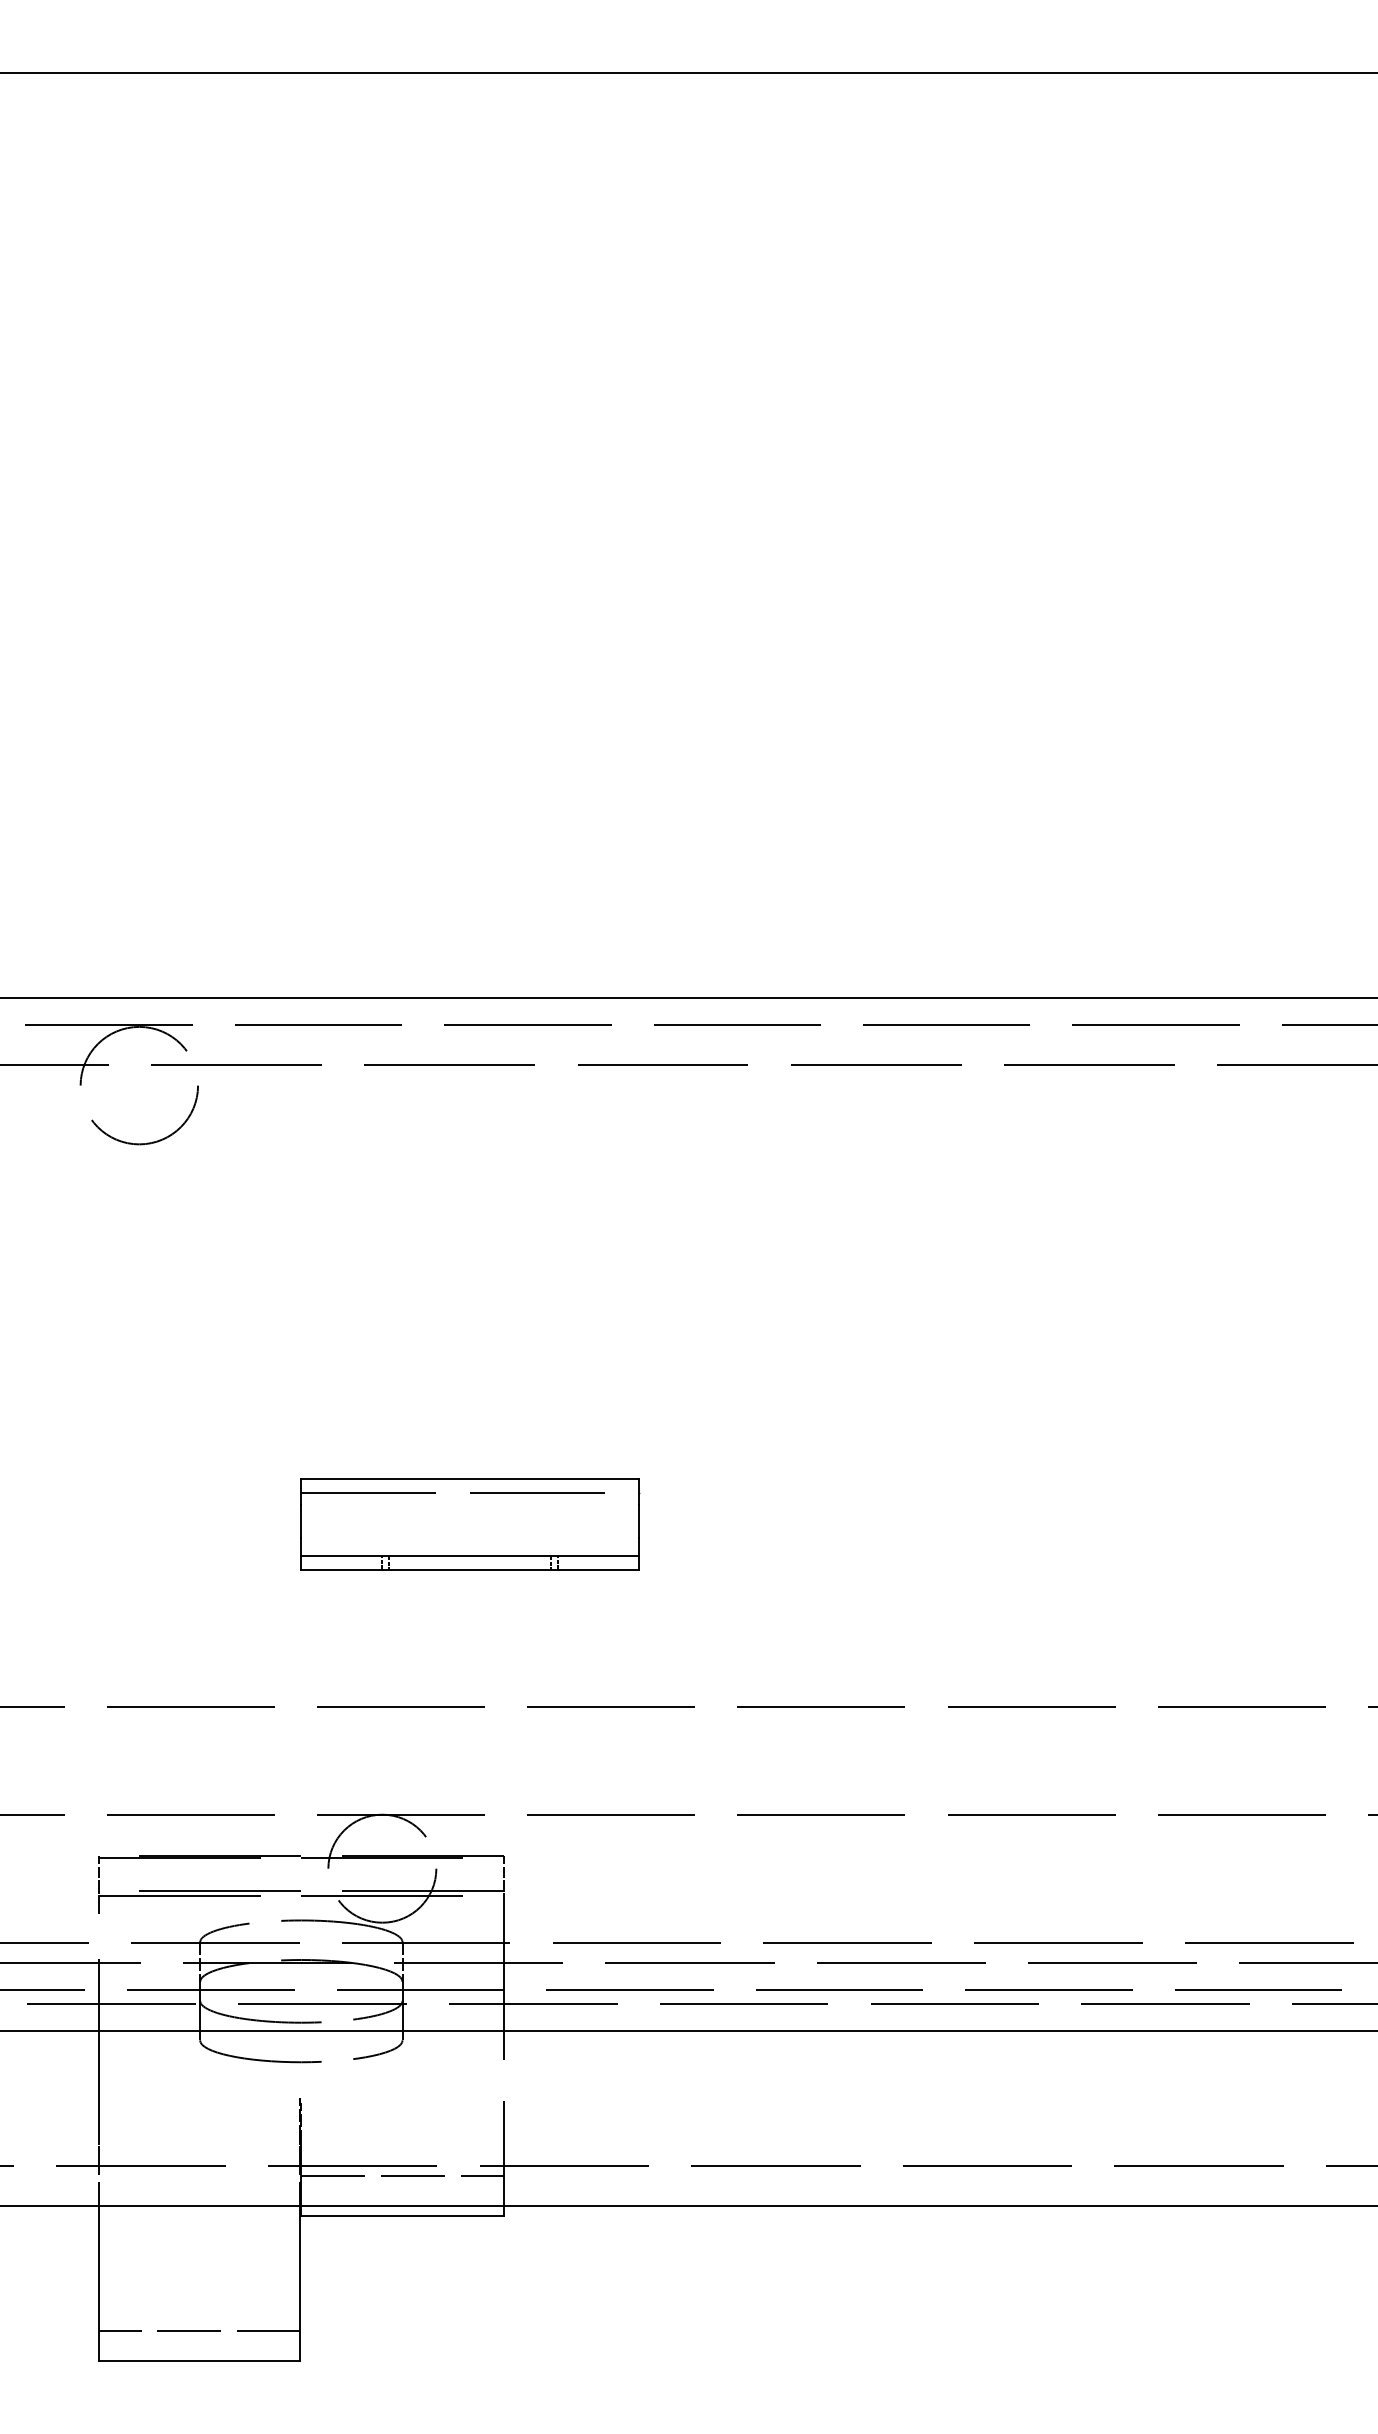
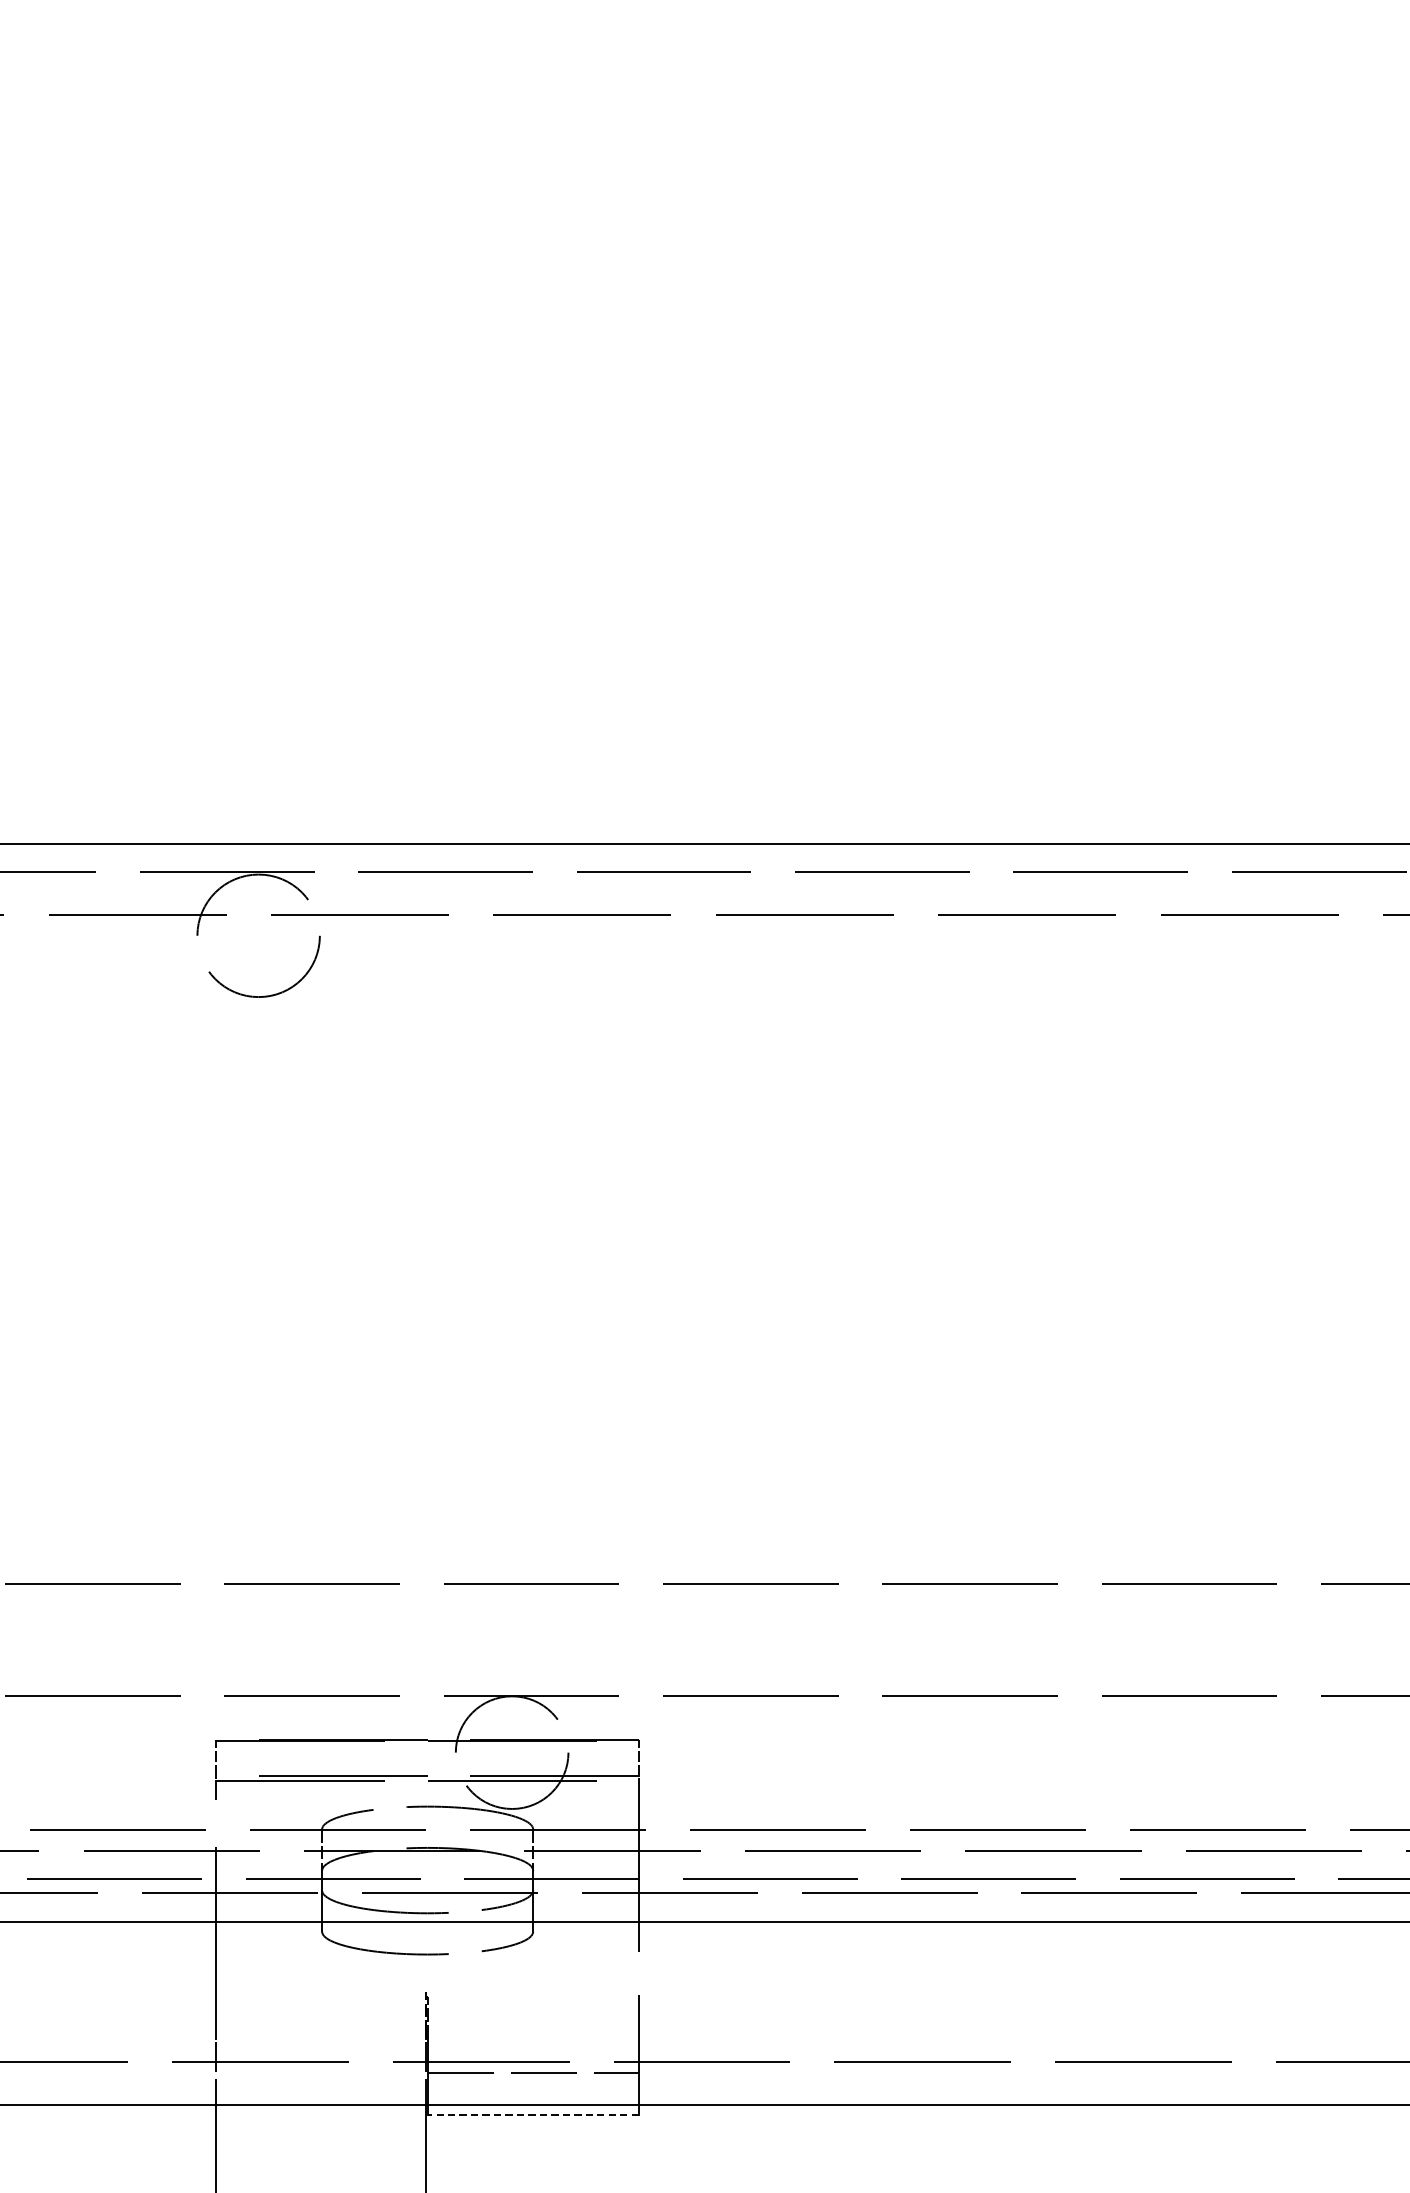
part: (470, 1524) -> (604, 1393), removed
line: (402, 2215) -> (533, 2114), solid -> dashed

